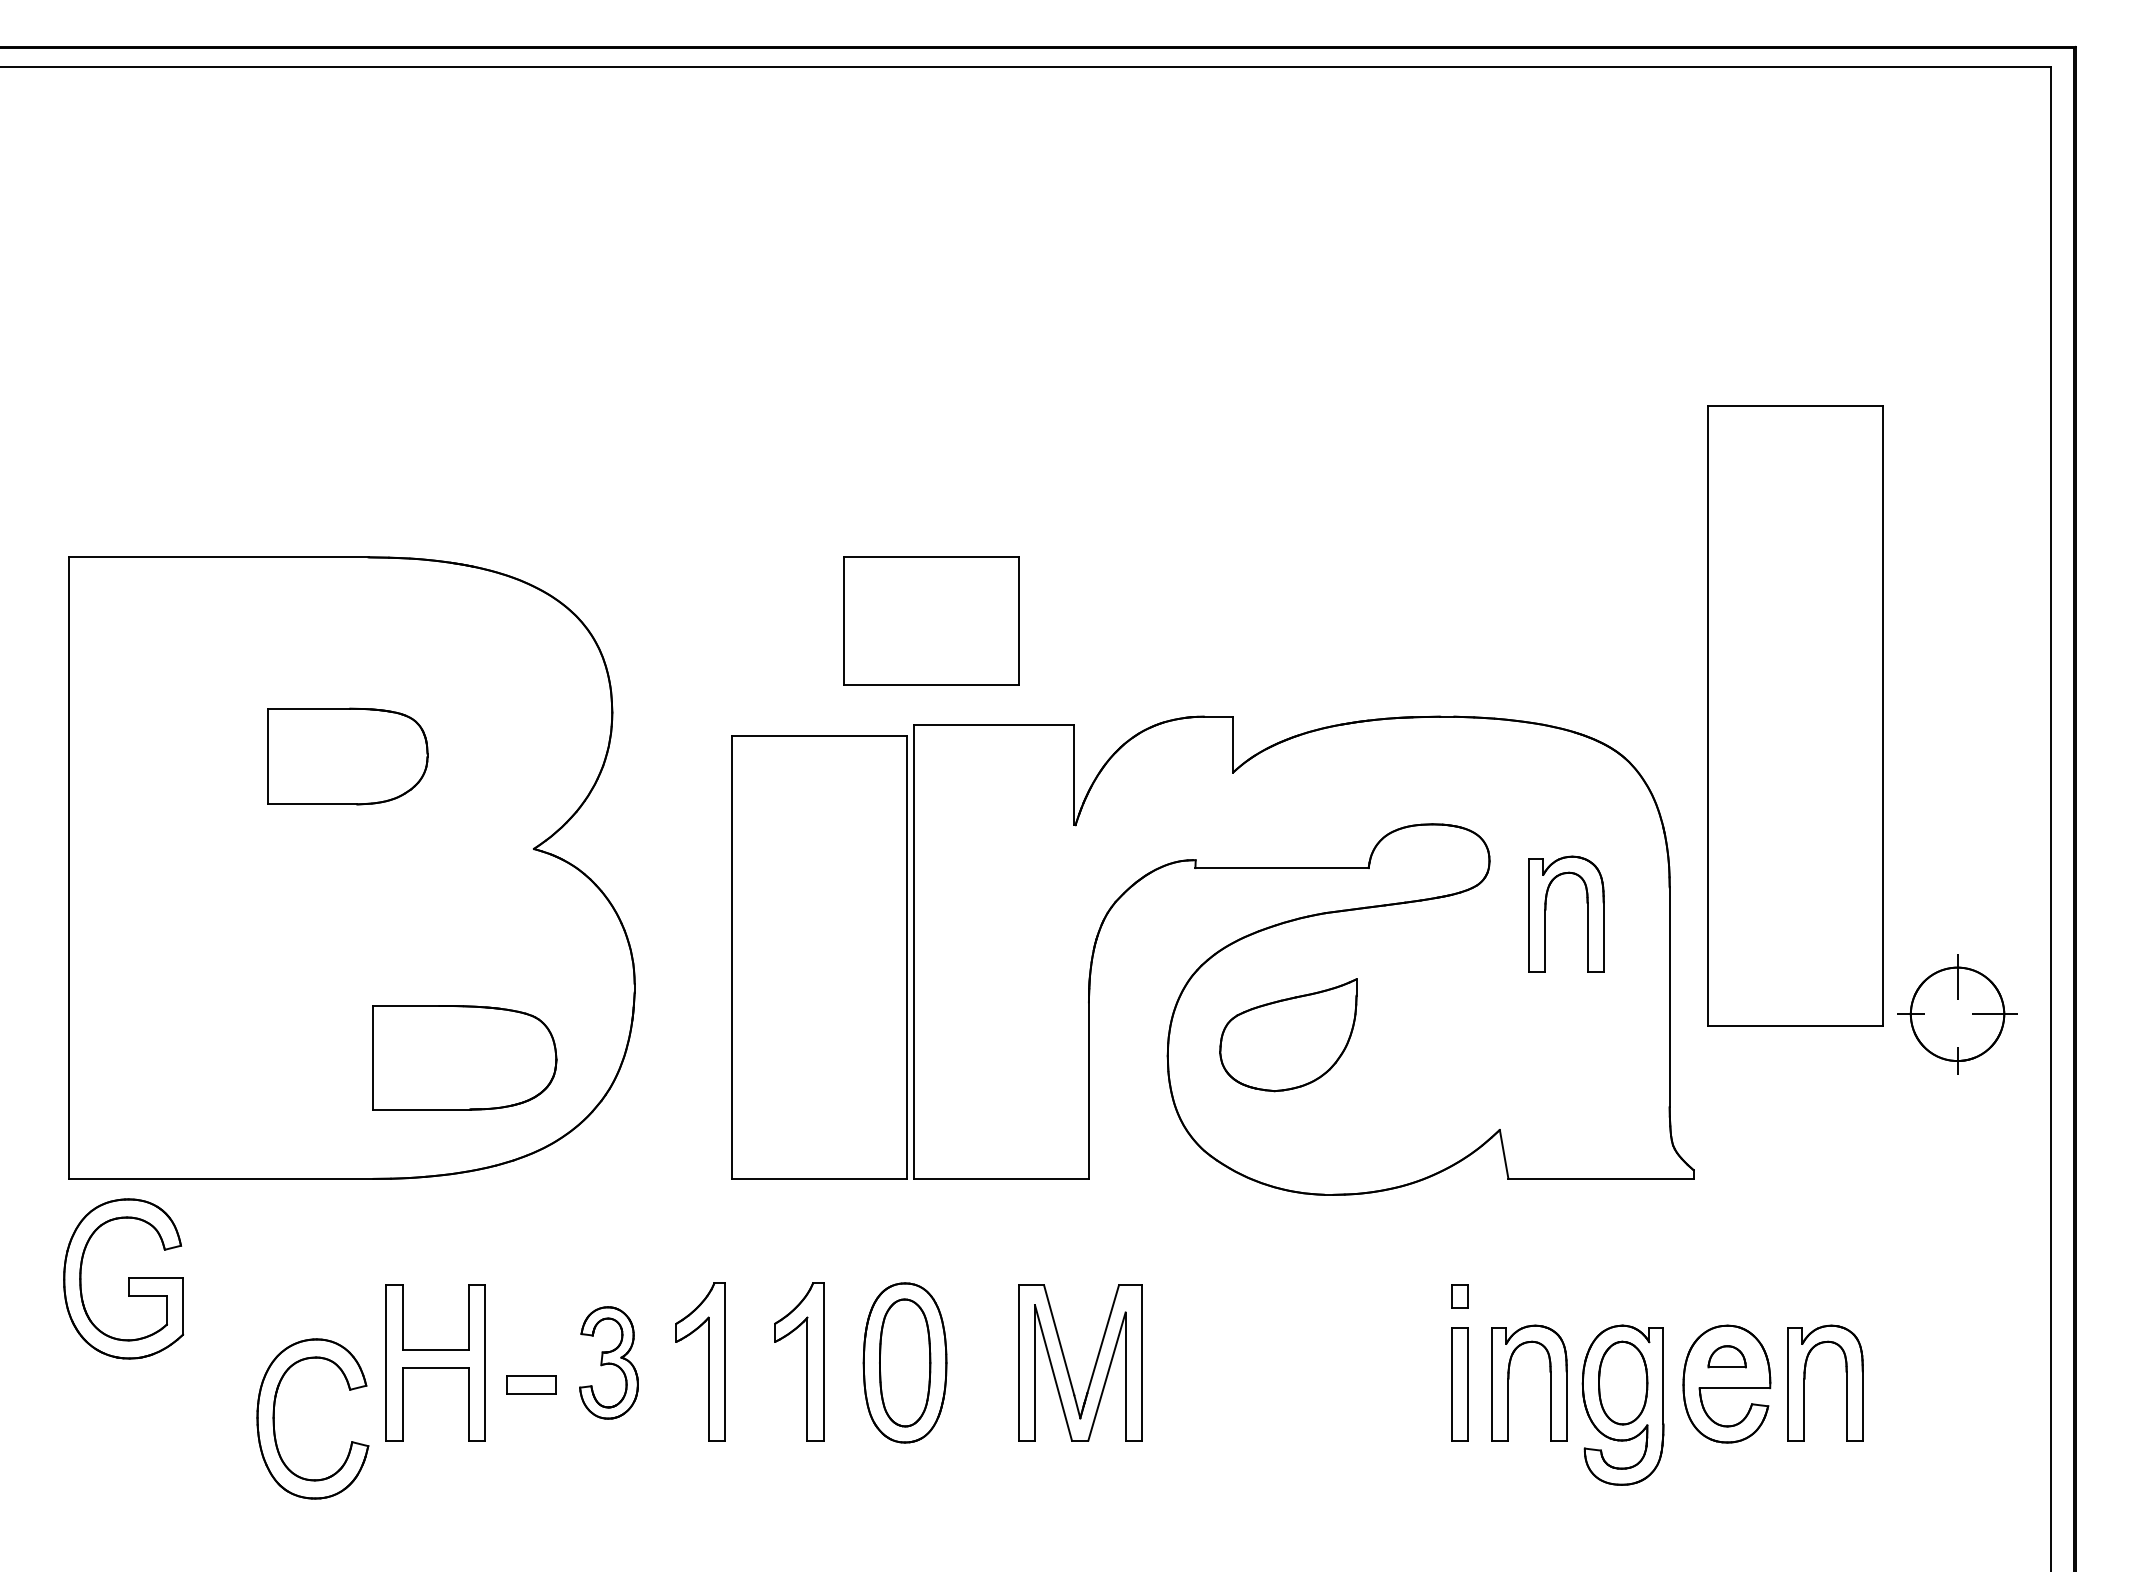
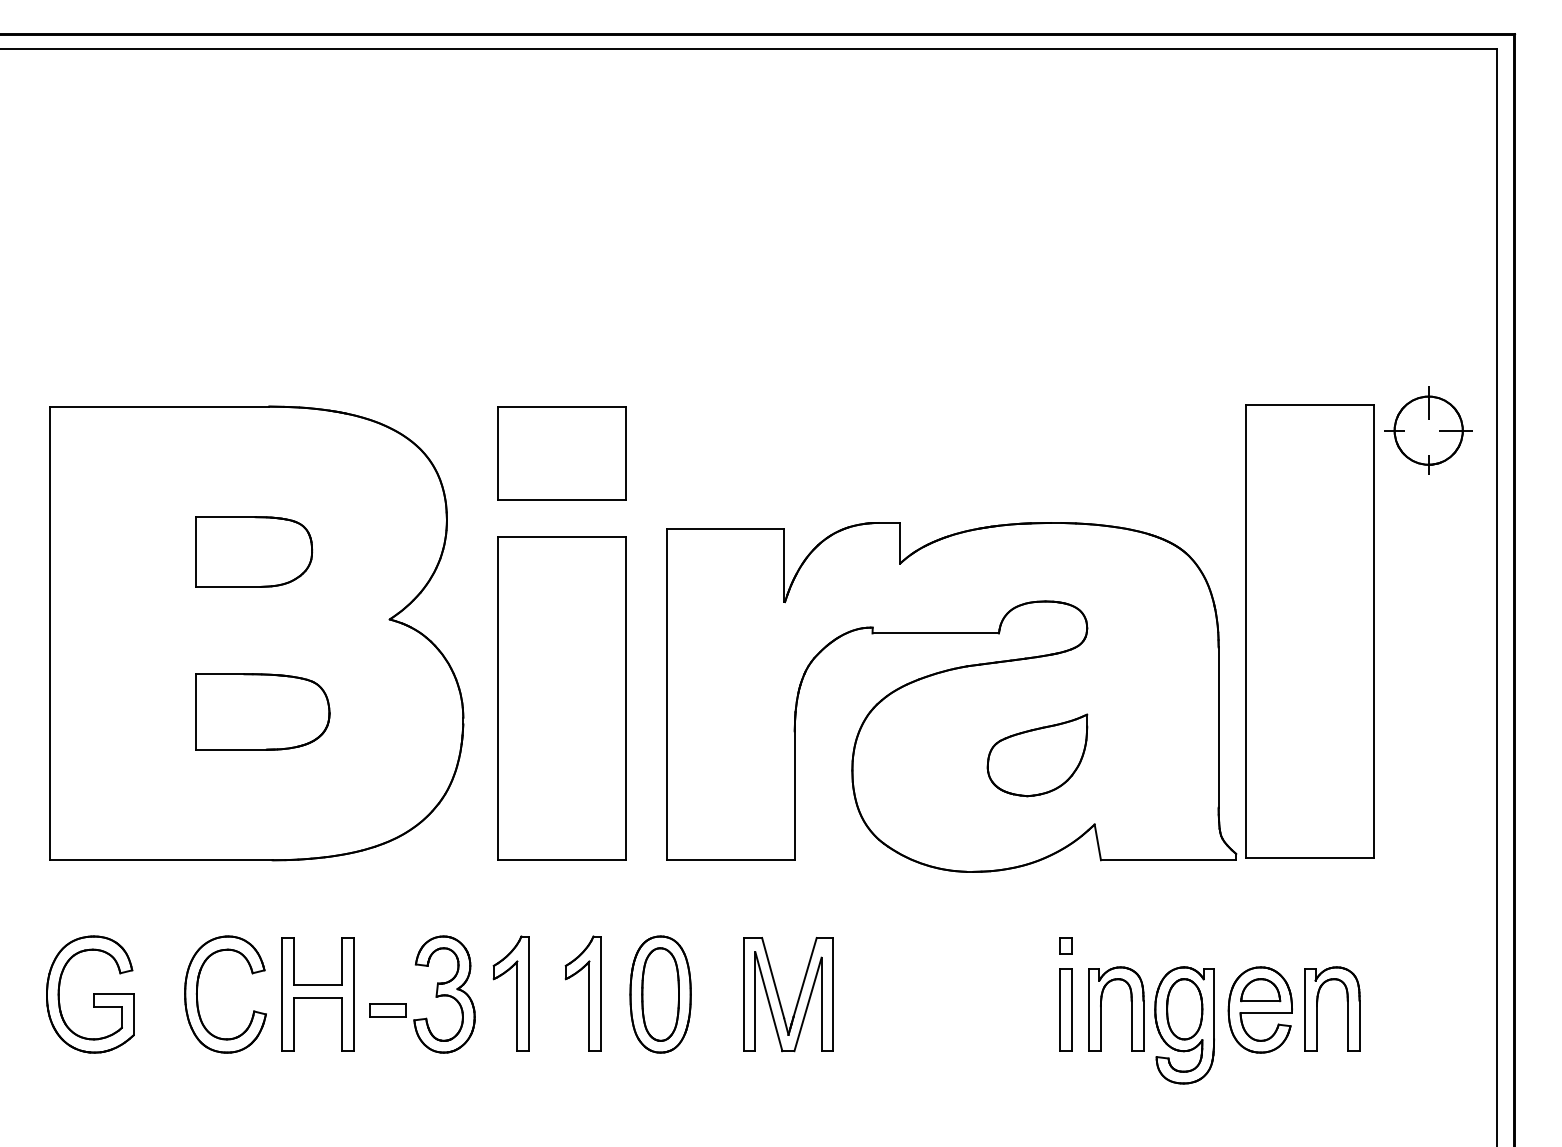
part: (931, 620) -> (562, 452), moved
part: (1795, 715) -> (1310, 631), moved
part: (1546, 910) -> (1128, 664), removed
part: (819, 957) -> (562, 698), moved
part: (1957, 1014) -> (1428, 430), moved
part: (1288, 1035) -> (1037, 755), moved
part: (464, 1057) -> (262, 711), moved
part: (123, 1278) -> (90, 994), moved
part: (1726, 1356) -> (1260, 989), size x1.43
part: (608, 1362) -> (444, 994), size x1.43
part: (274, 1418) -> (197, 994), moved

